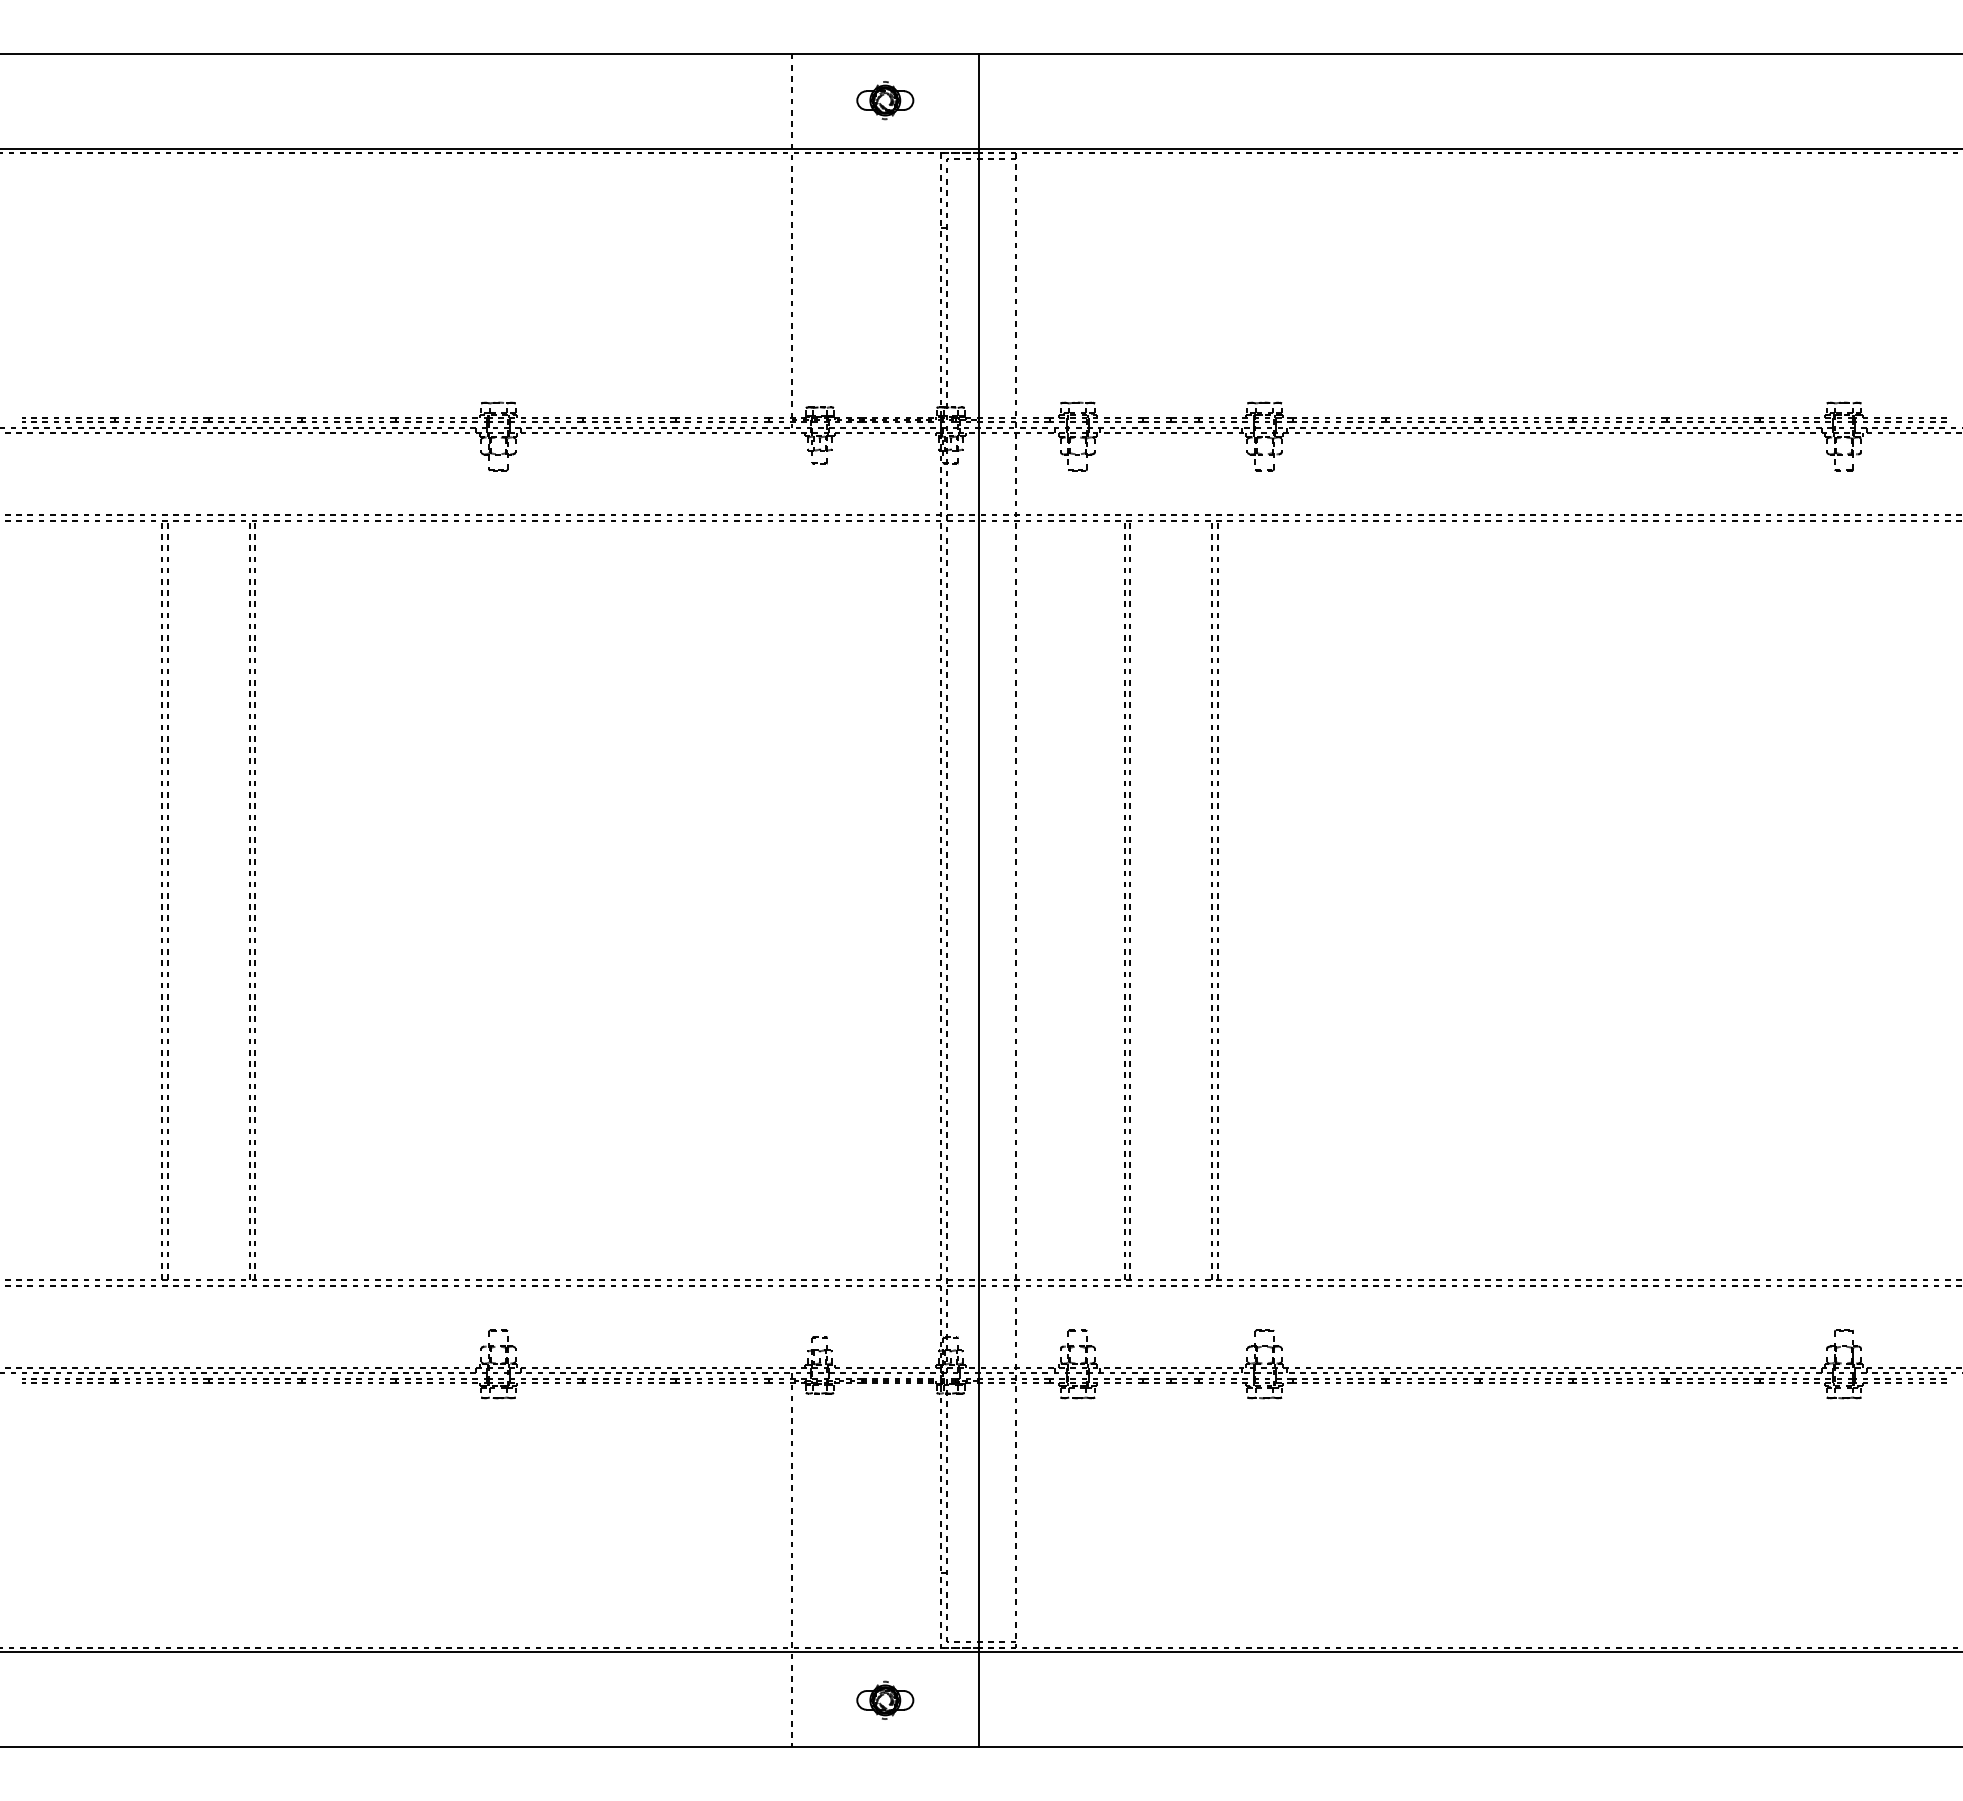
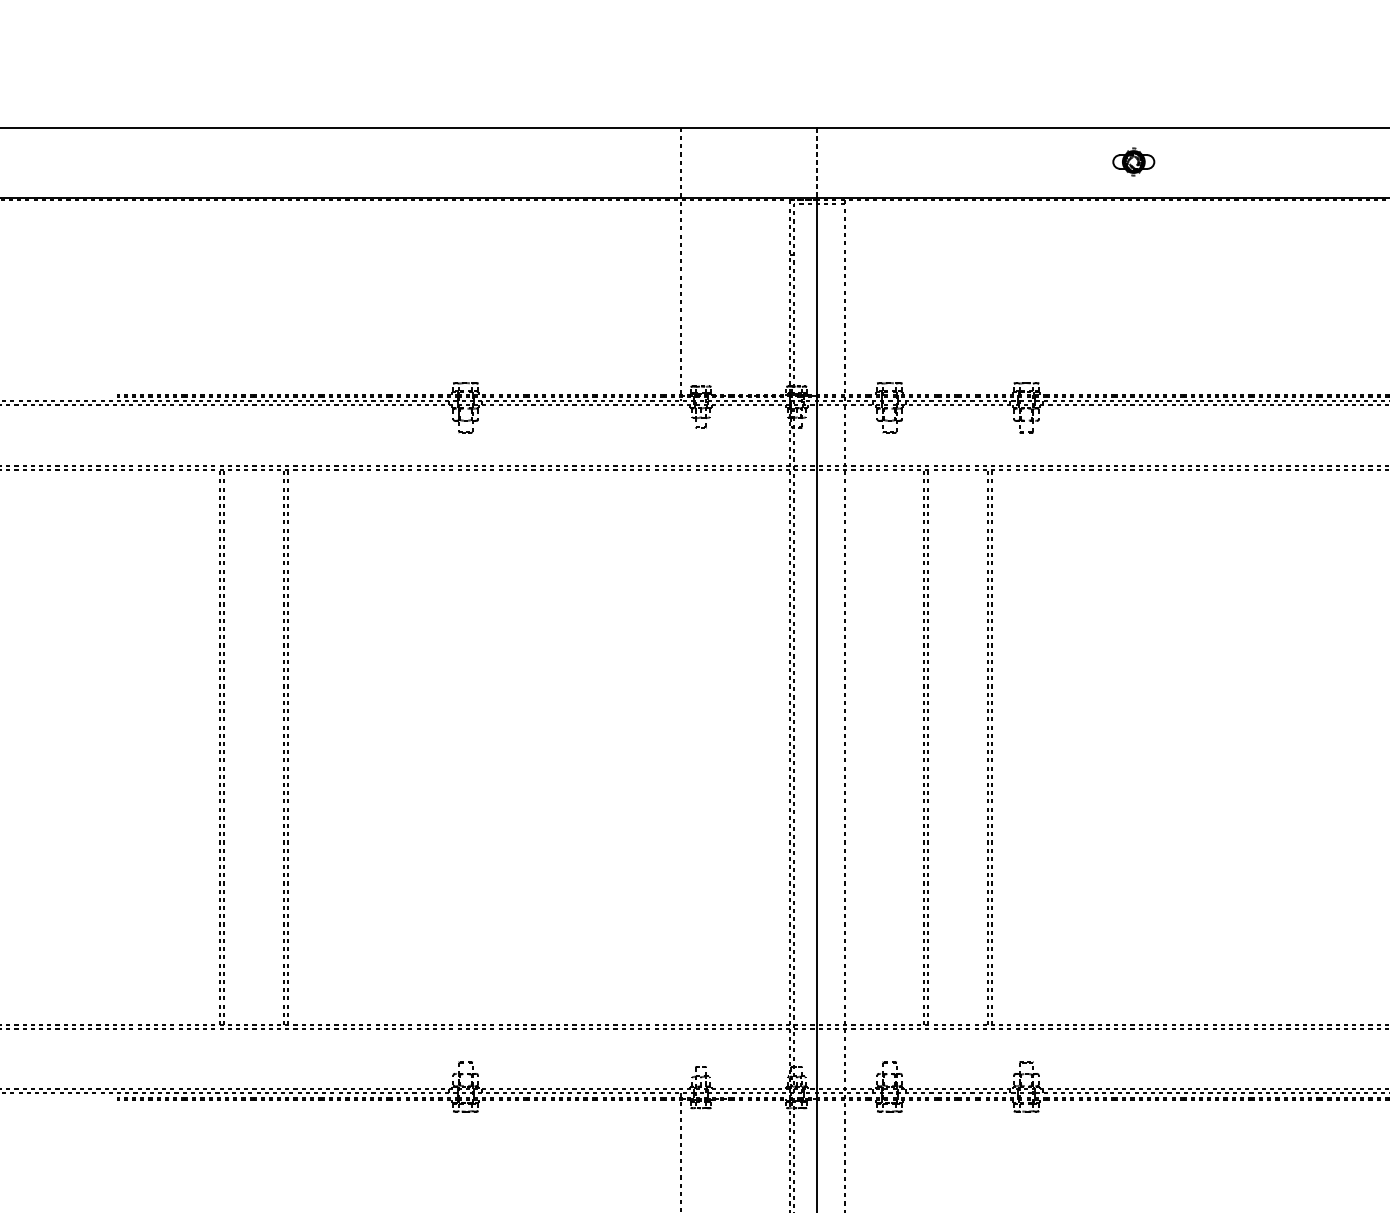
part: (885, 100) -> (1133, 161), moved
line: (978, 101) -> (817, 162), solid -> dashed

